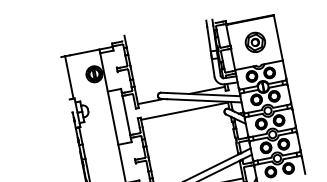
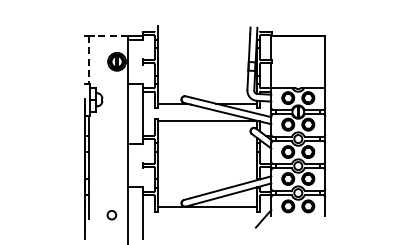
part: (255, 42) -> (299, 61), removed
line: (84, 52) -> (111, 35), solid -> dashed
line: (68, 77) -> (88, 59), solid -> dashed

